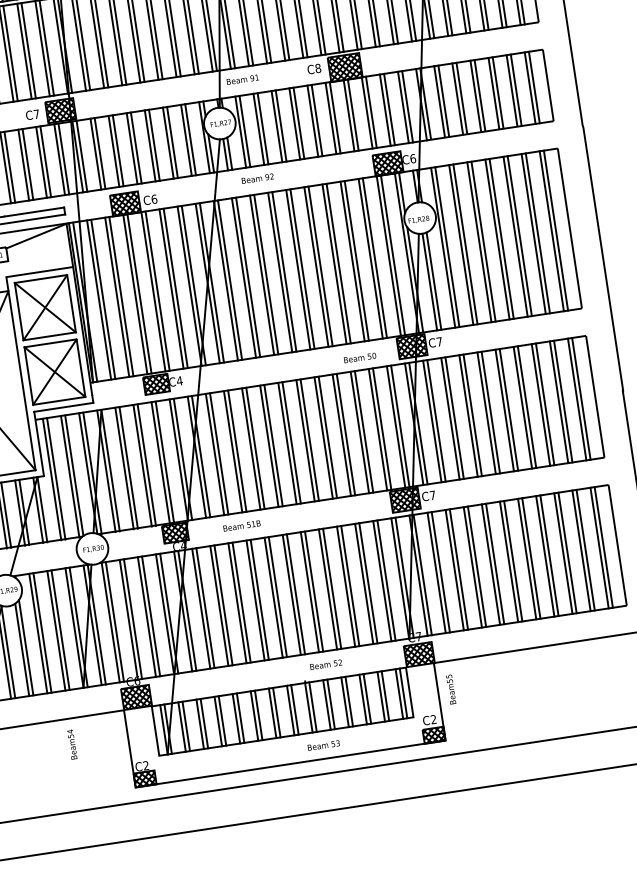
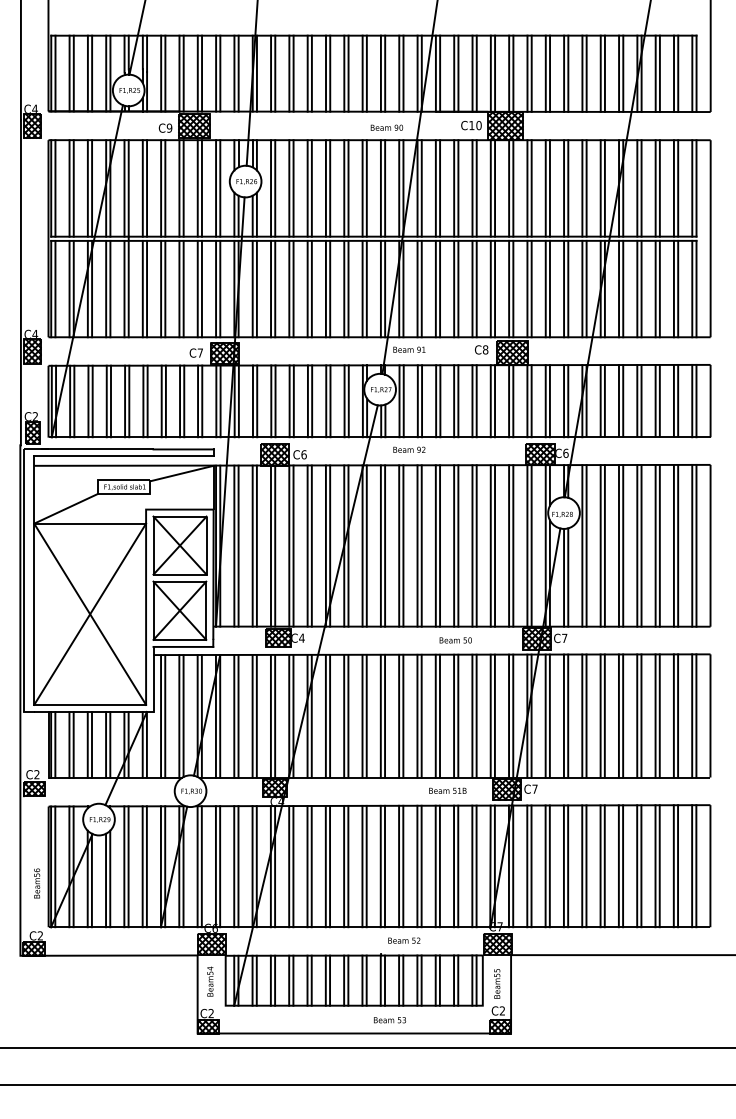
text: (359, 358) -> (455, 640), moved
text: (241, 525) -> (447, 790), moved
text: (451, 689) -> (497, 983), moved
text: (72, 744) -> (210, 981), moved

